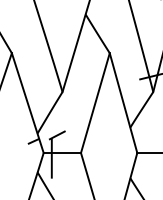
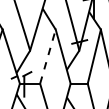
line: (96, 102) -> (48, 56), solid -> dashed

